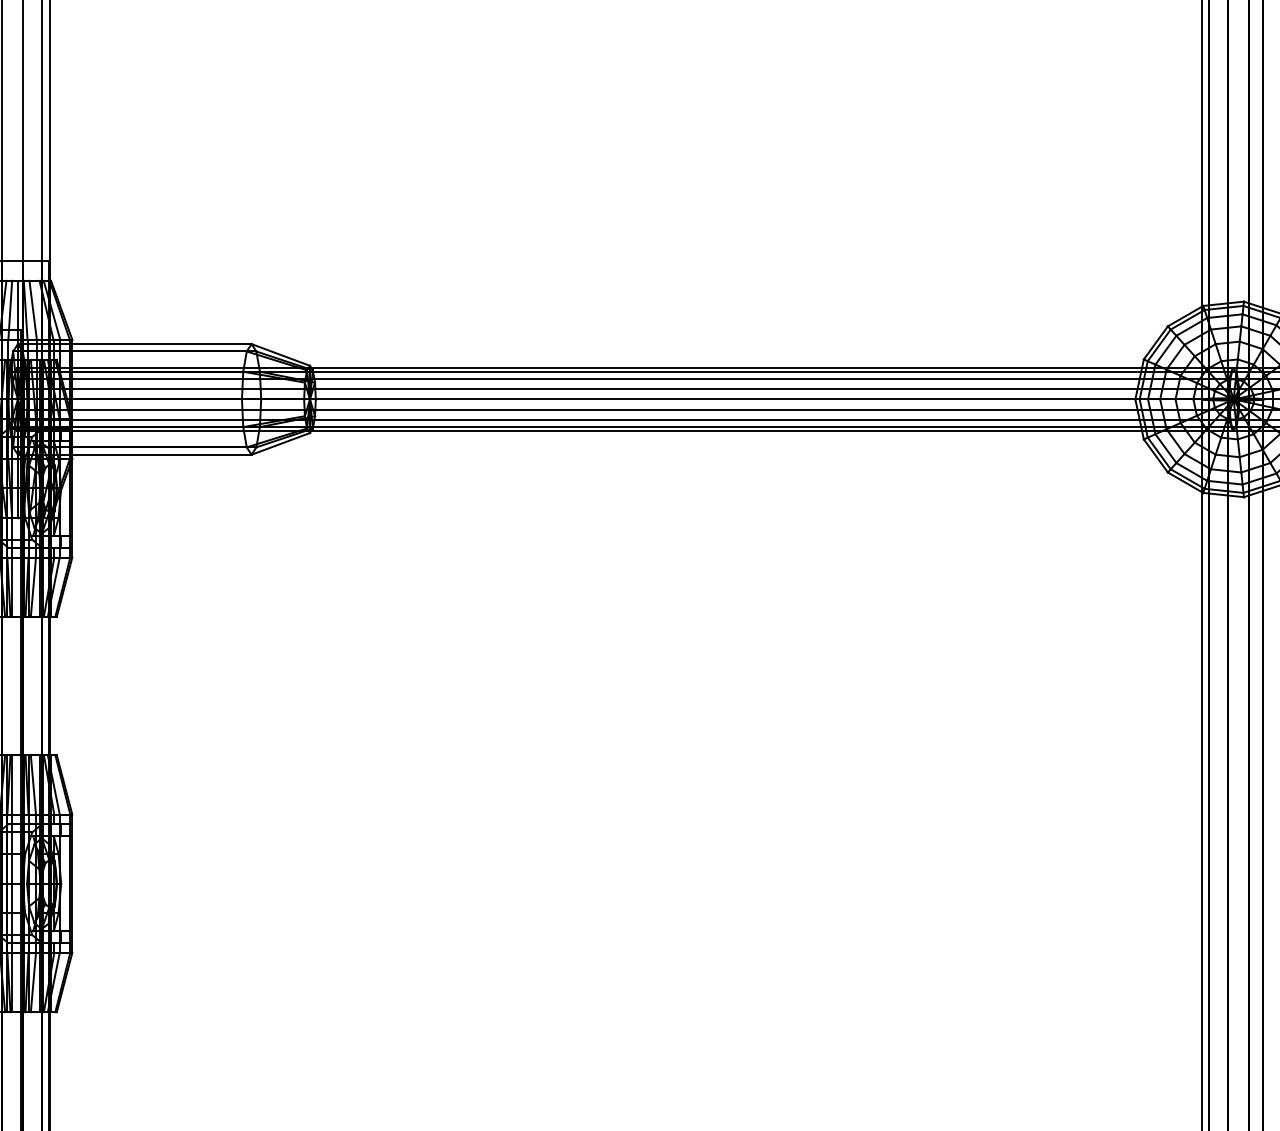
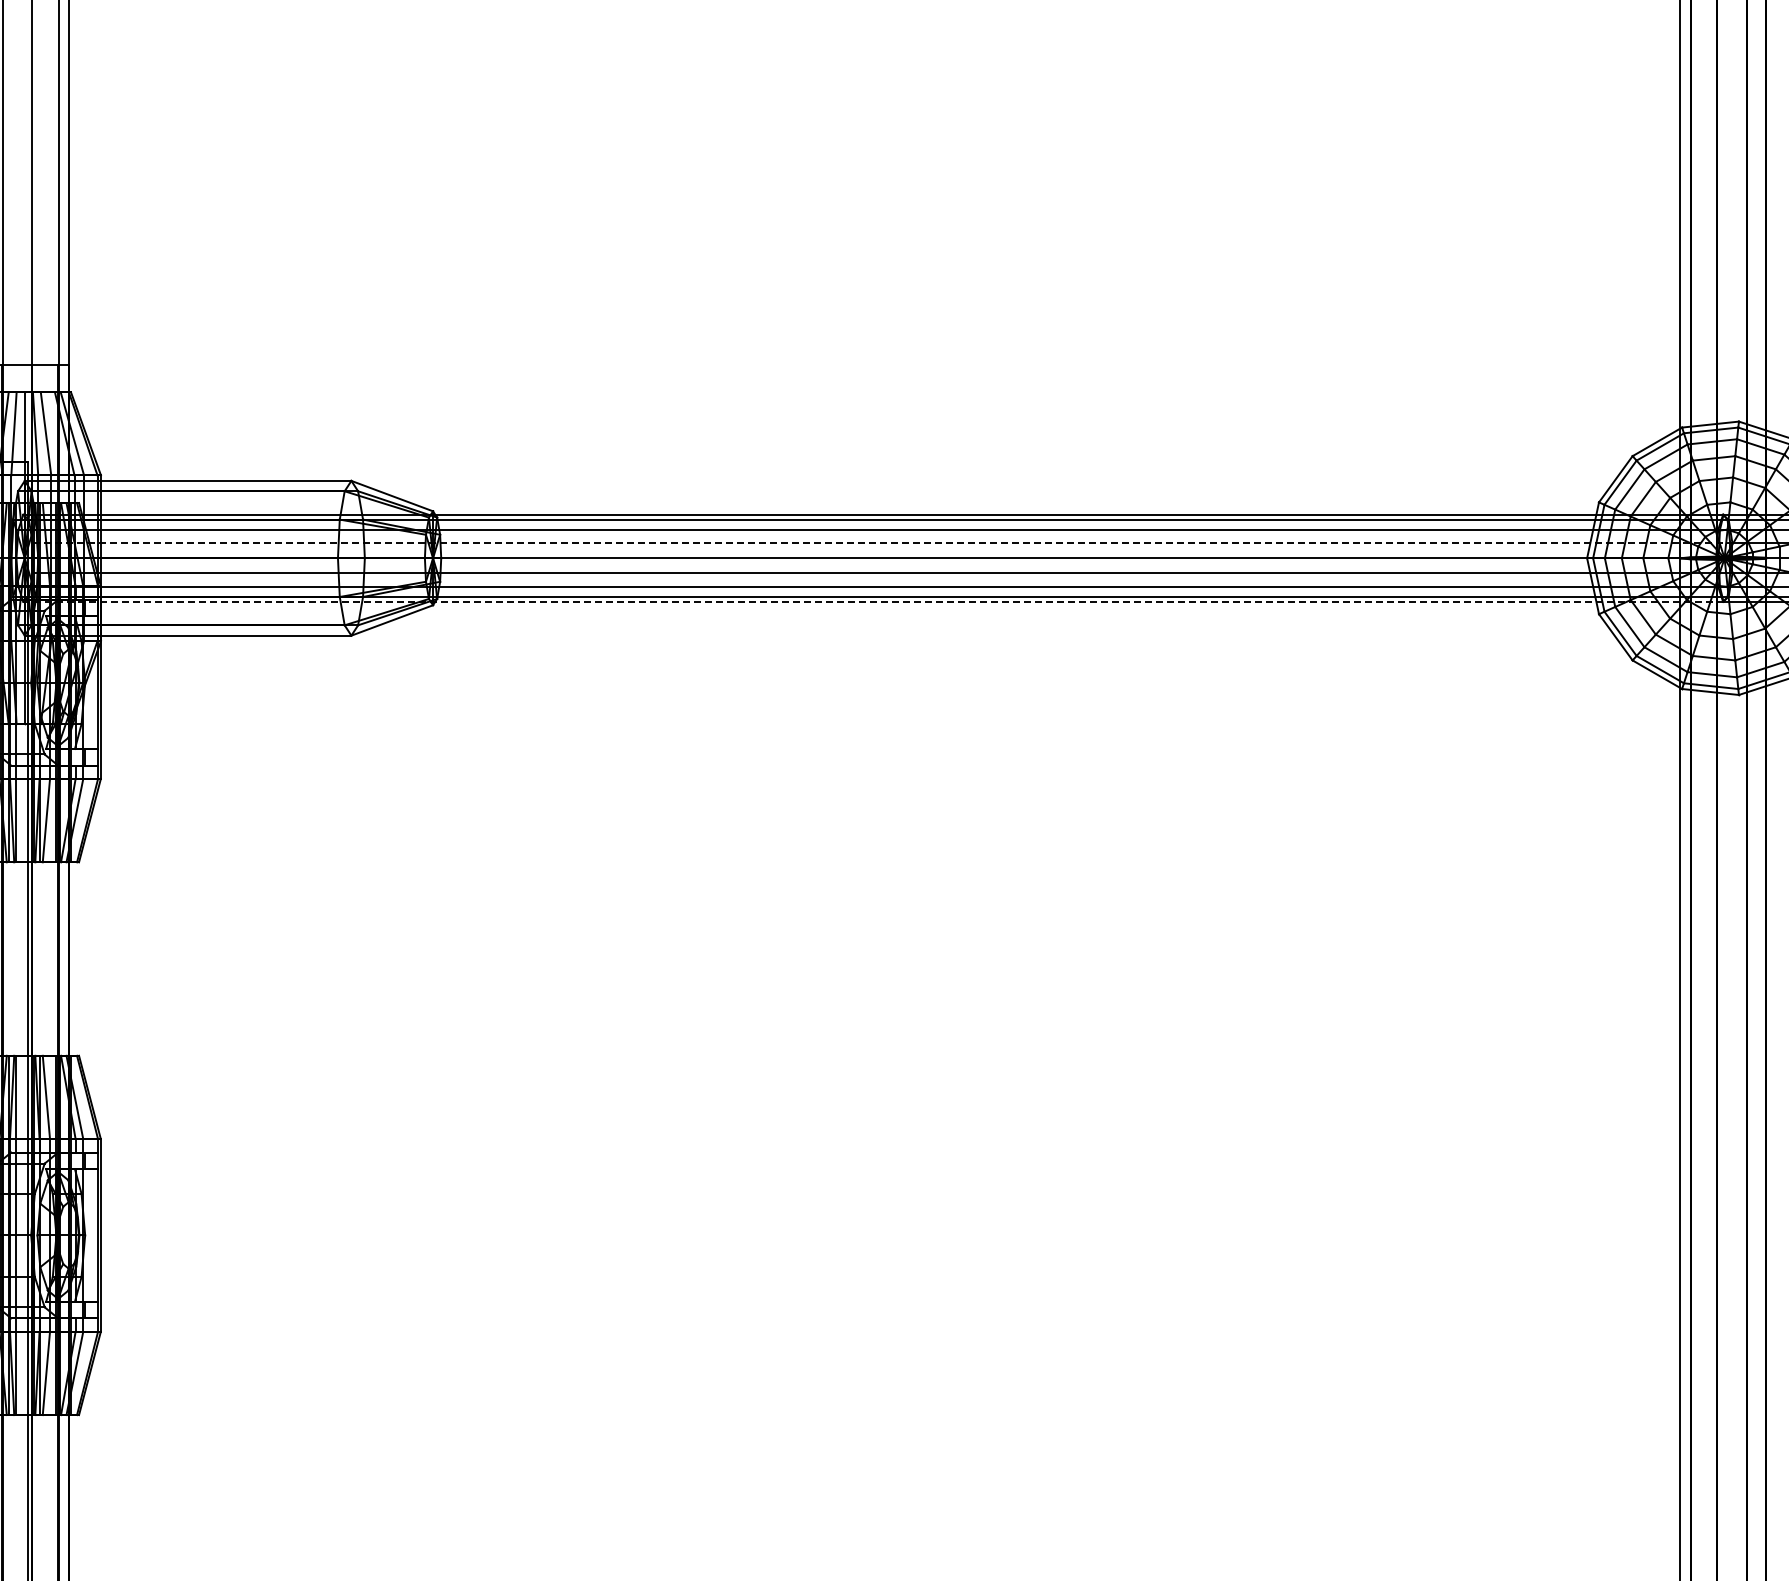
line: (631, 388) -> (882, 543), solid -> dashed
line: (624, 430) -> (873, 601), solid -> dashed

